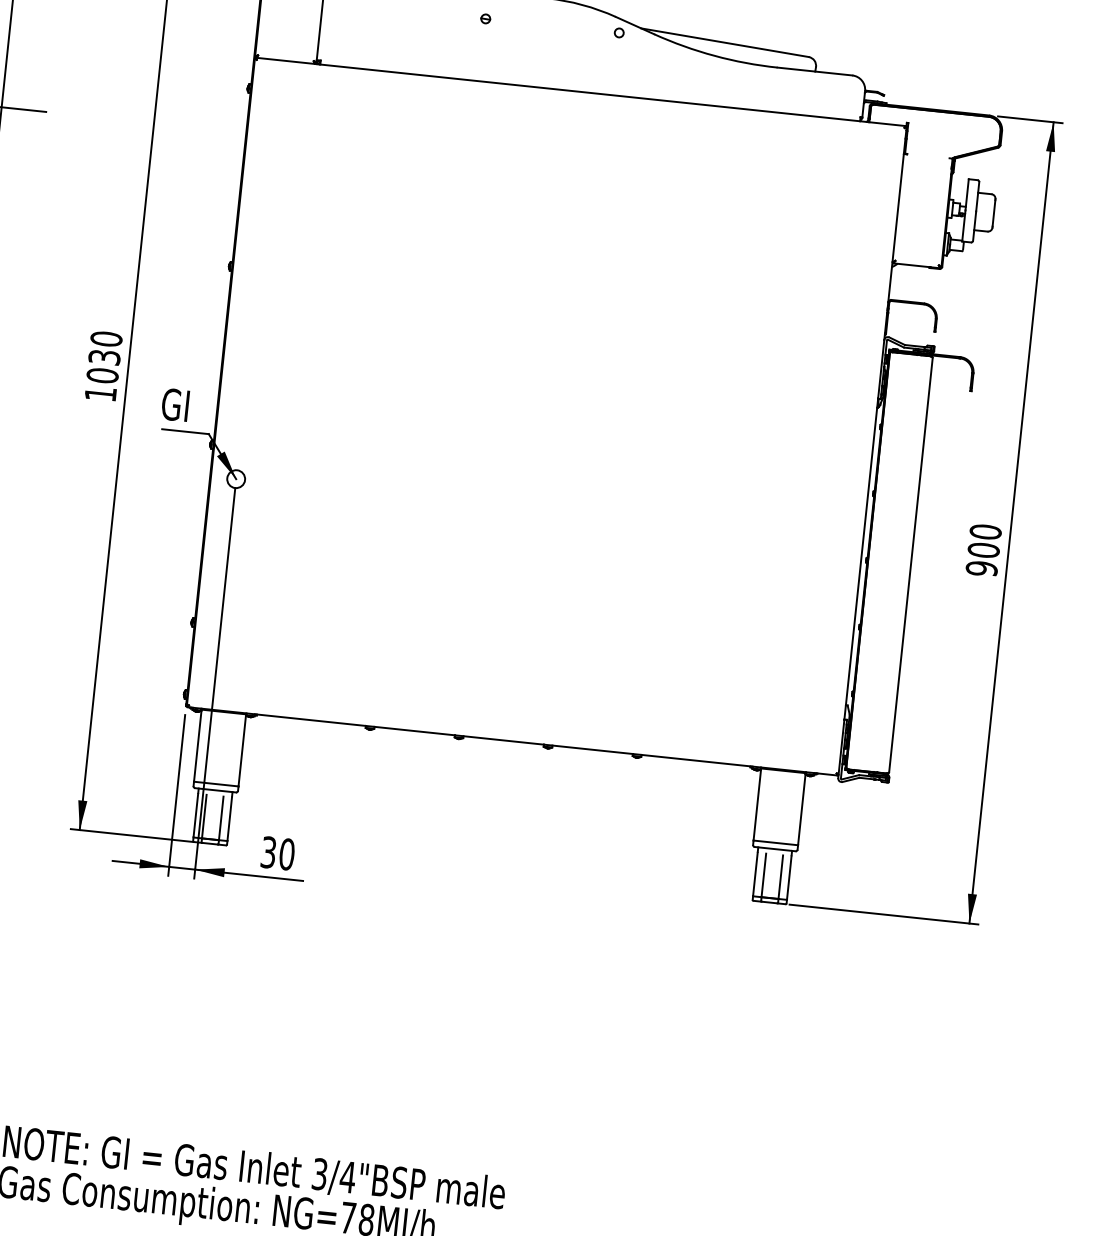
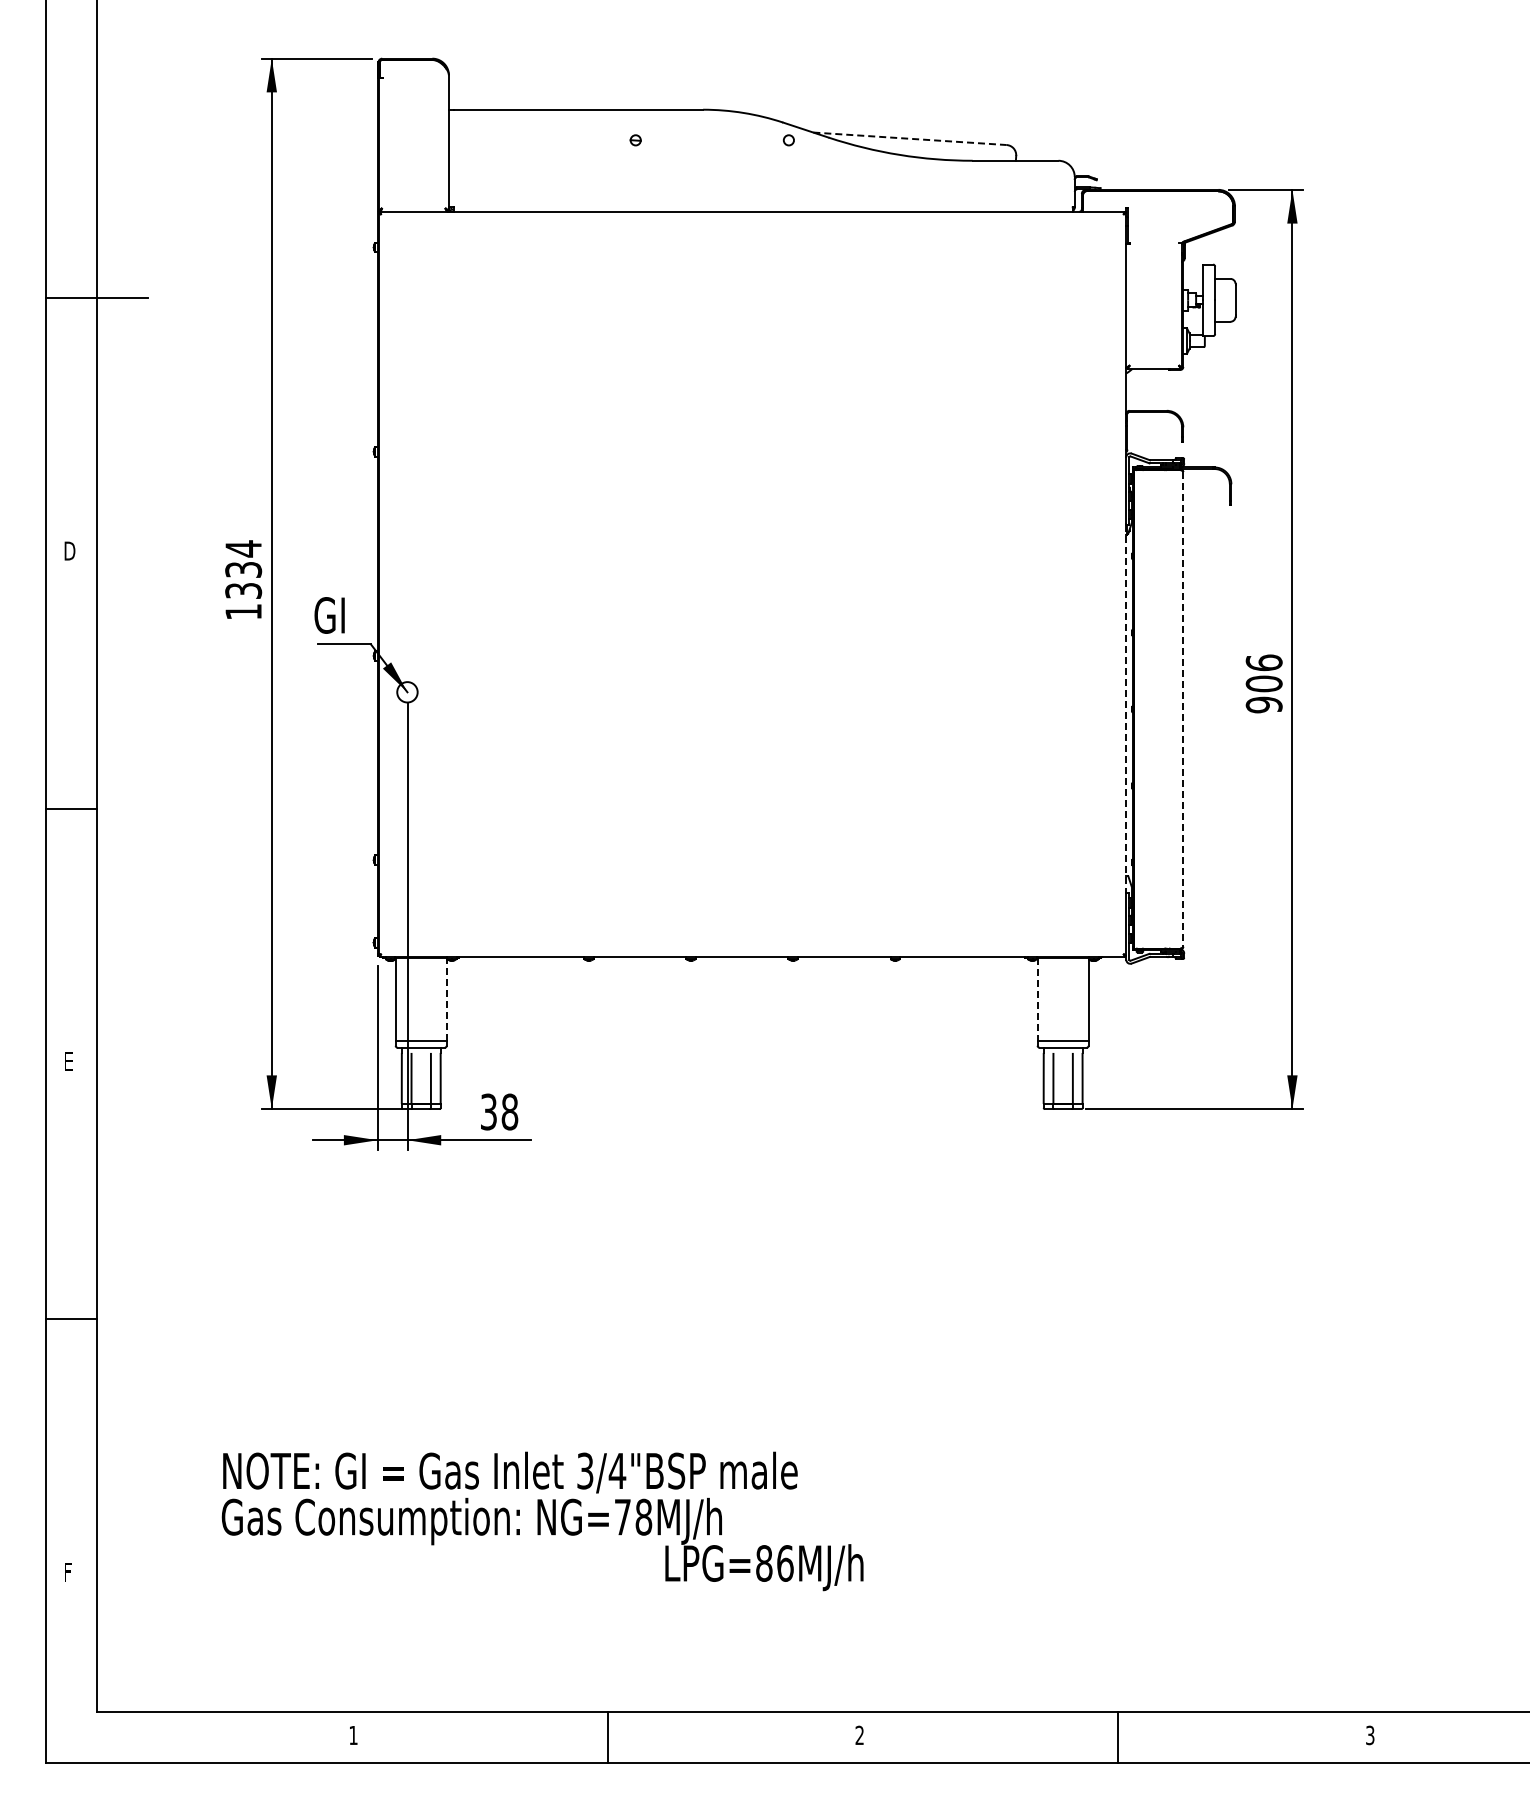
line: (725, 42) -> (910, 138), solid -> dashed
text: (104, 357) -> (243, 569), 1030 -> 1334
text: (985, 531) -> (1263, 662), 900 -> 906
line: (861, 560) -> (1126, 709), solid -> dashed
line: (911, 565) -> (1183, 709), solid -> dashed
line: (242, 749) -> (446, 998), solid -> dashed
line: (757, 804) -> (1037, 999), solid -> dashed
text: (286, 854) -> (509, 1112), 30 -> 38

